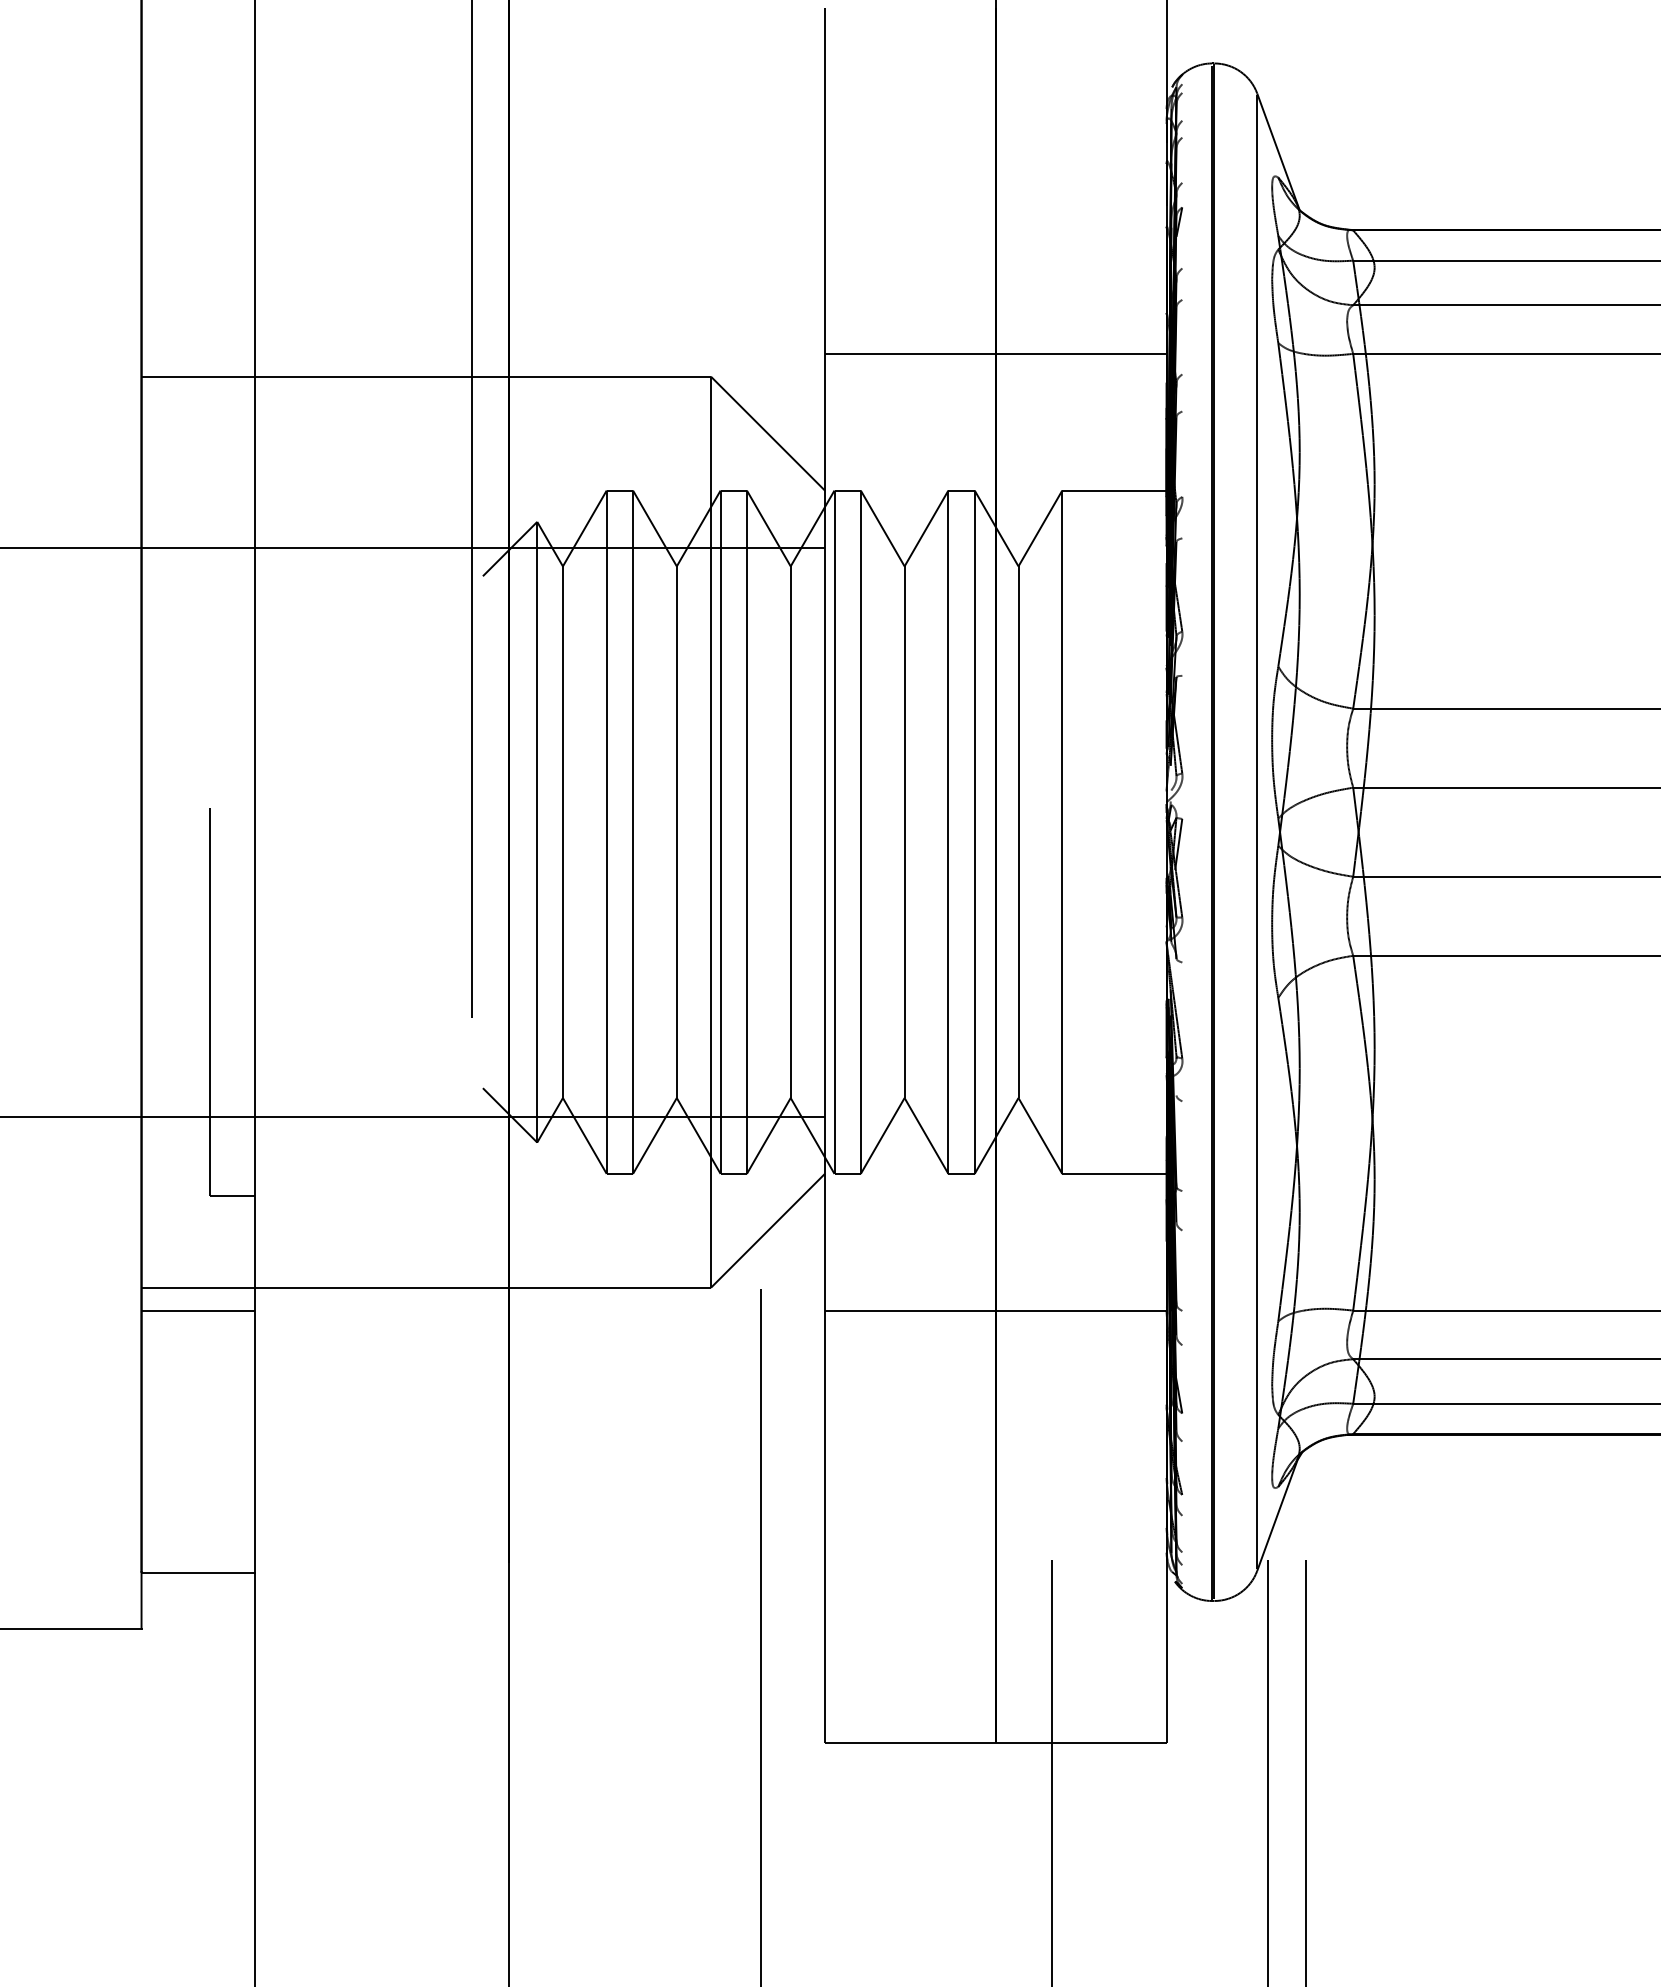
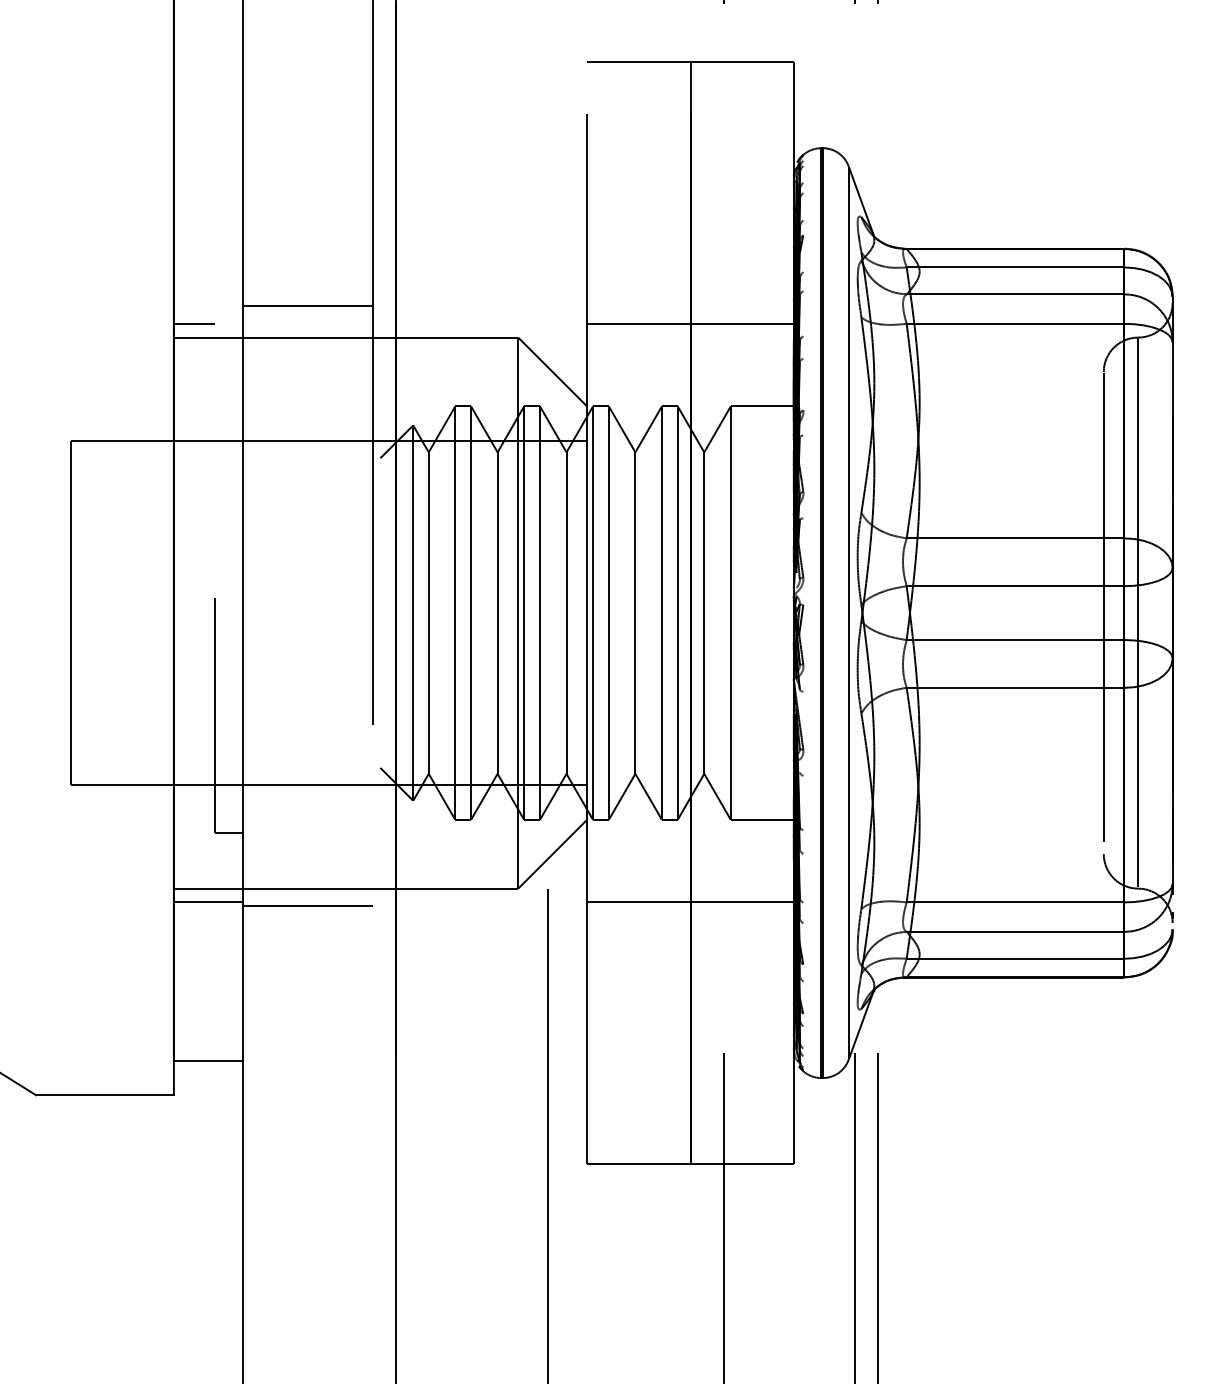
line: (362, 323) -> (307, 305), added
line: (175, 353) -> (194, 323), added
line: (362, 1317) -> (307, 906), added

